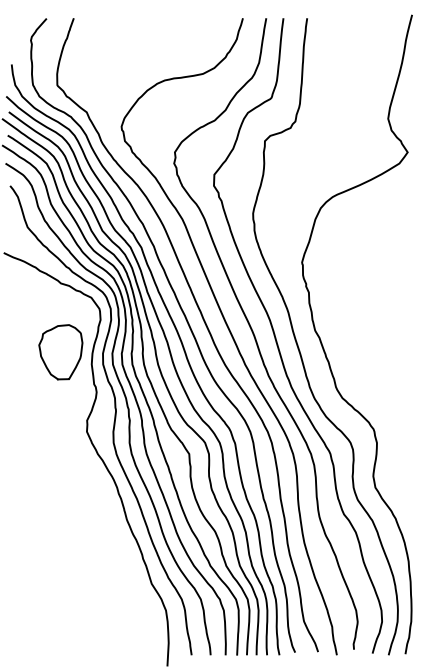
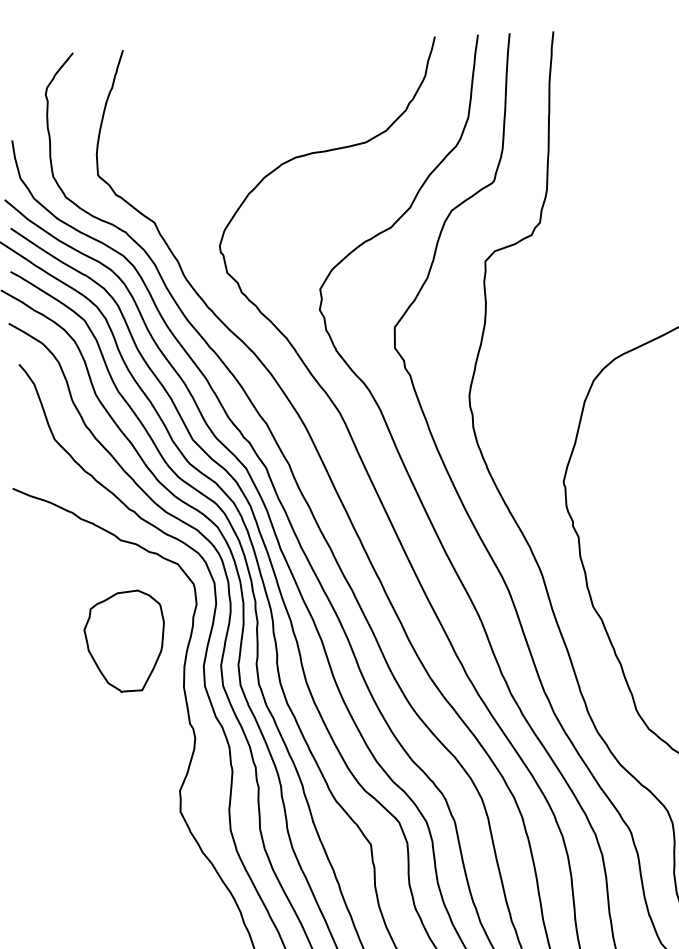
part: (60, 352) -> (124, 641), moved

